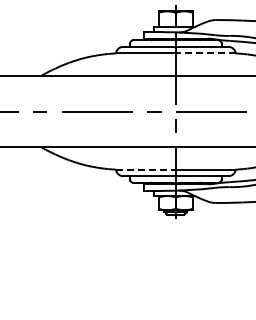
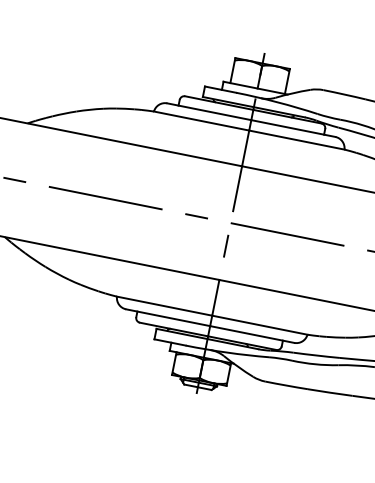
line: (205, 53) -> (296, 140), dashed -> solid
line: (145, 169) -> (163, 305), dashed -> solid

